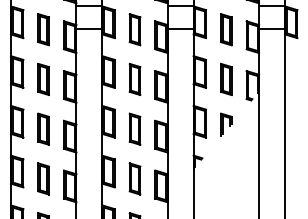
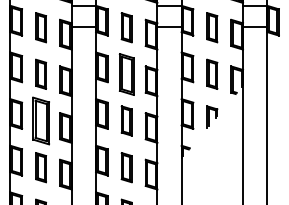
part: (134, 78) -> (126, 73), size x1.4
part: (43, 128) -> (40, 120), size x1.6

